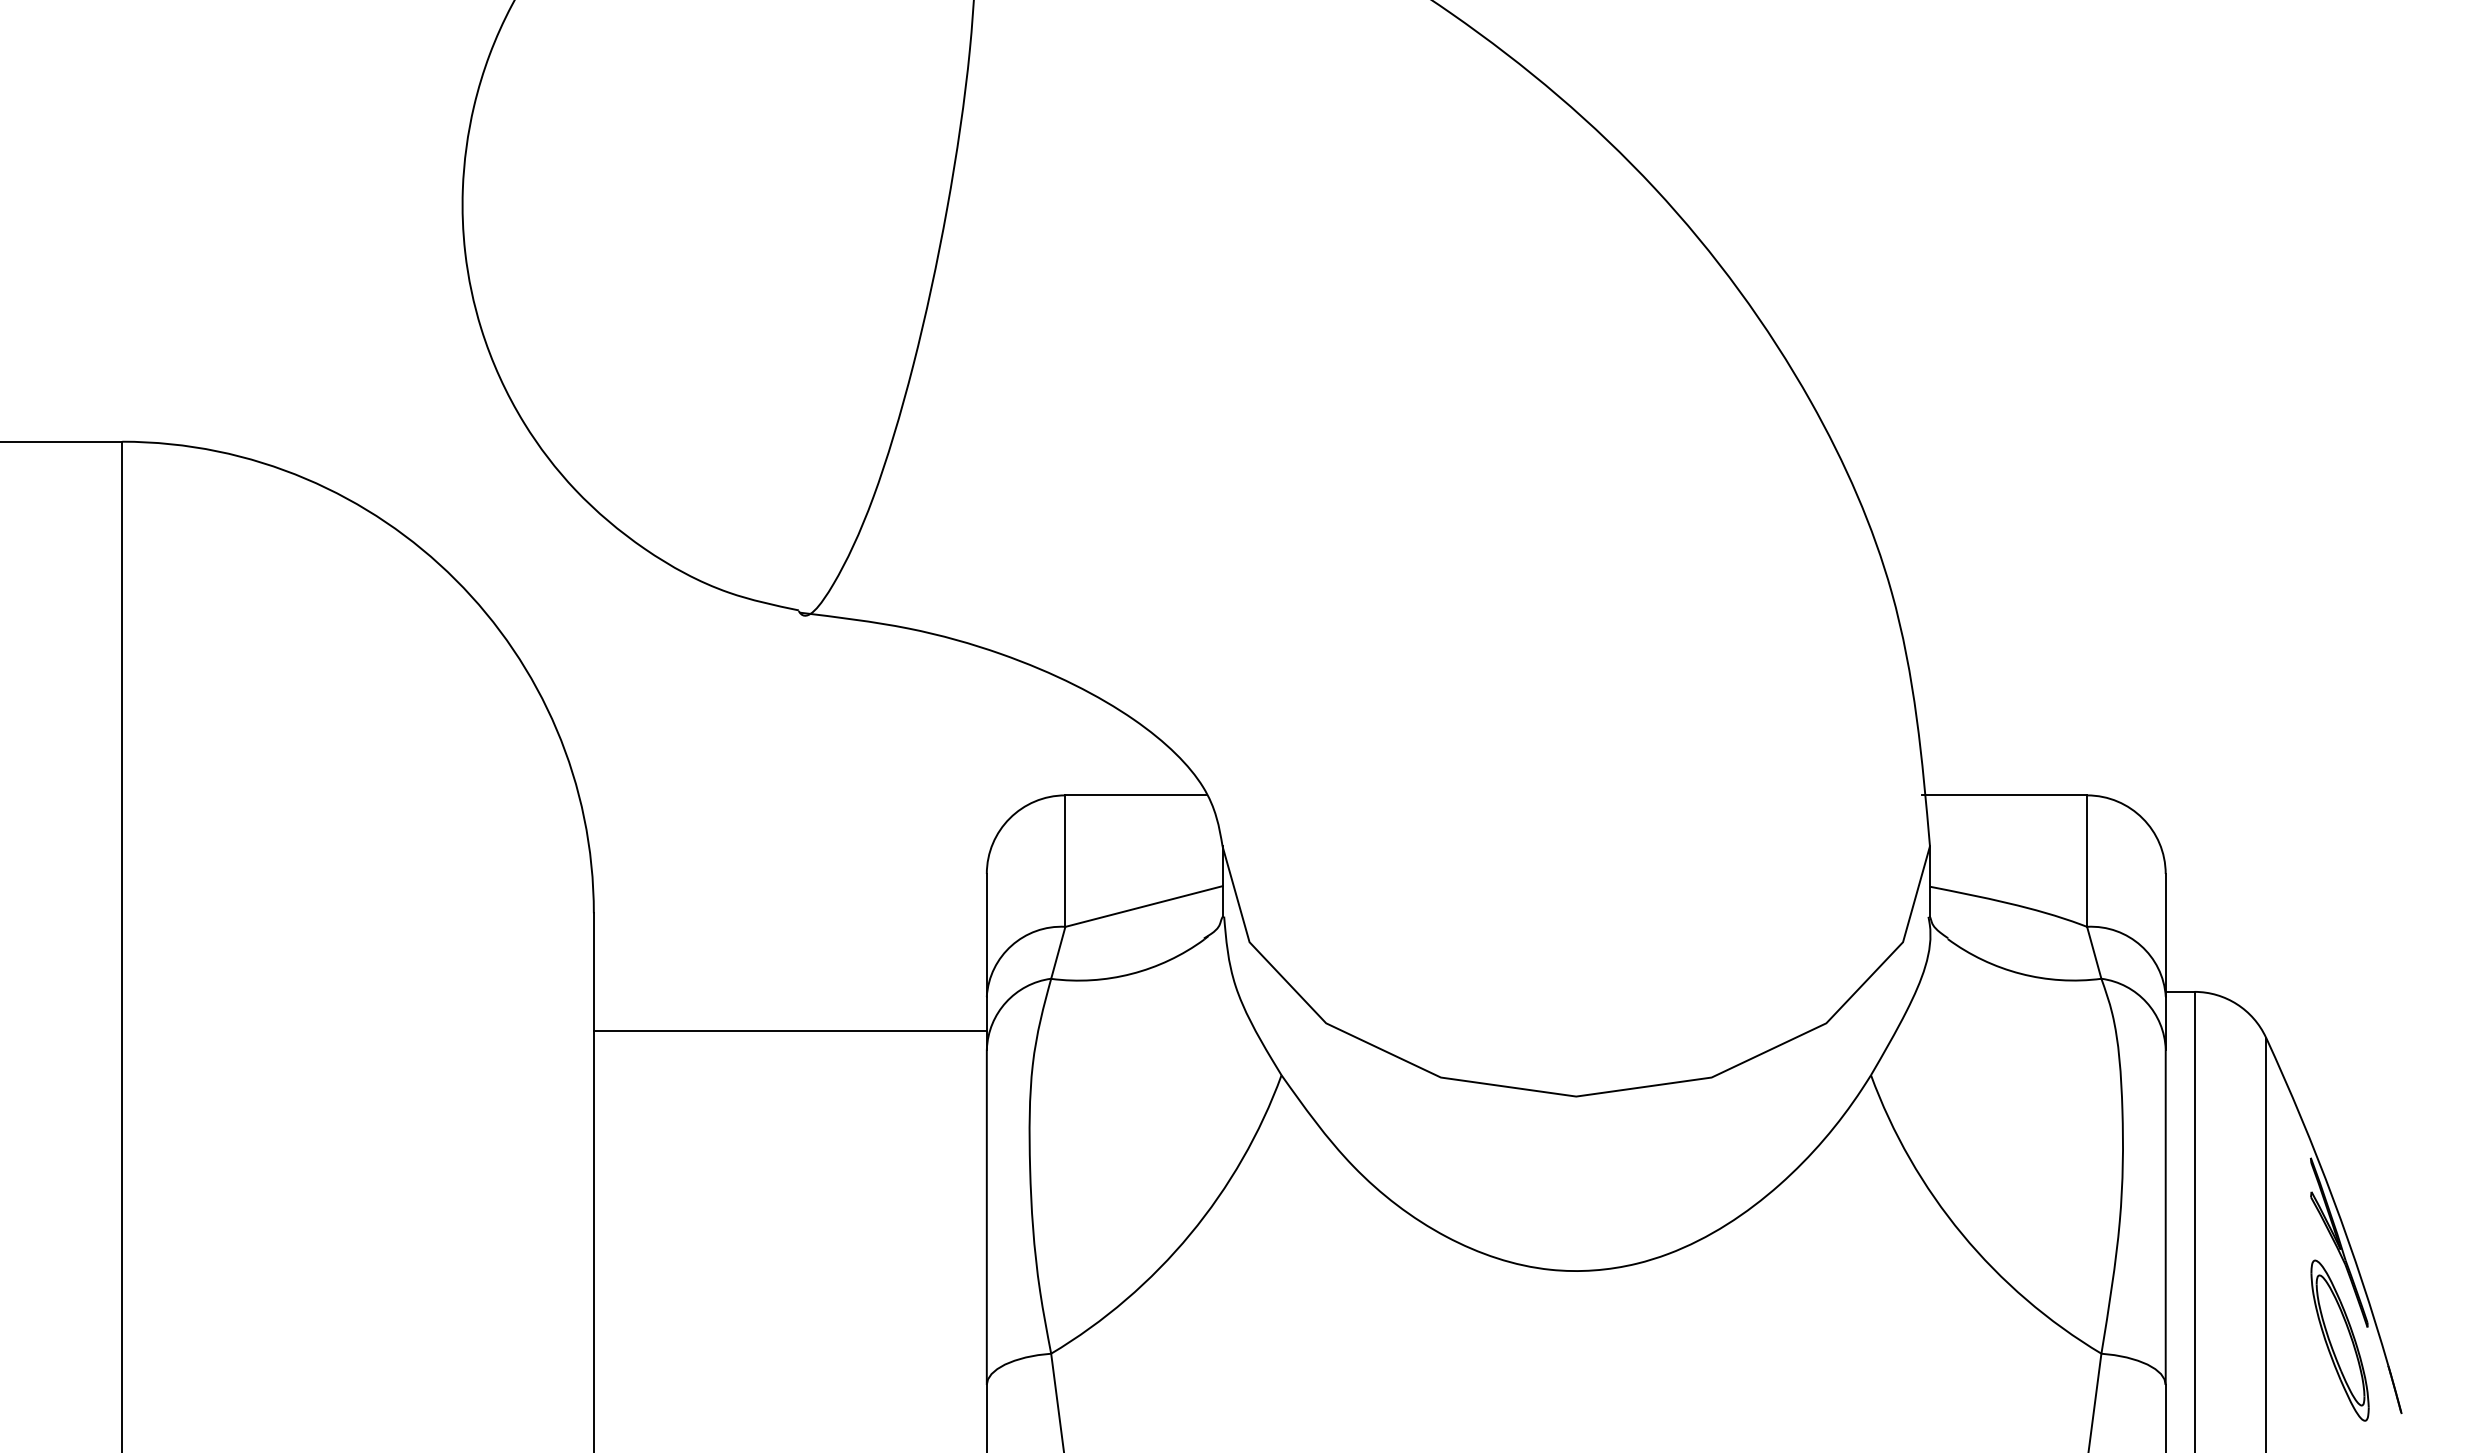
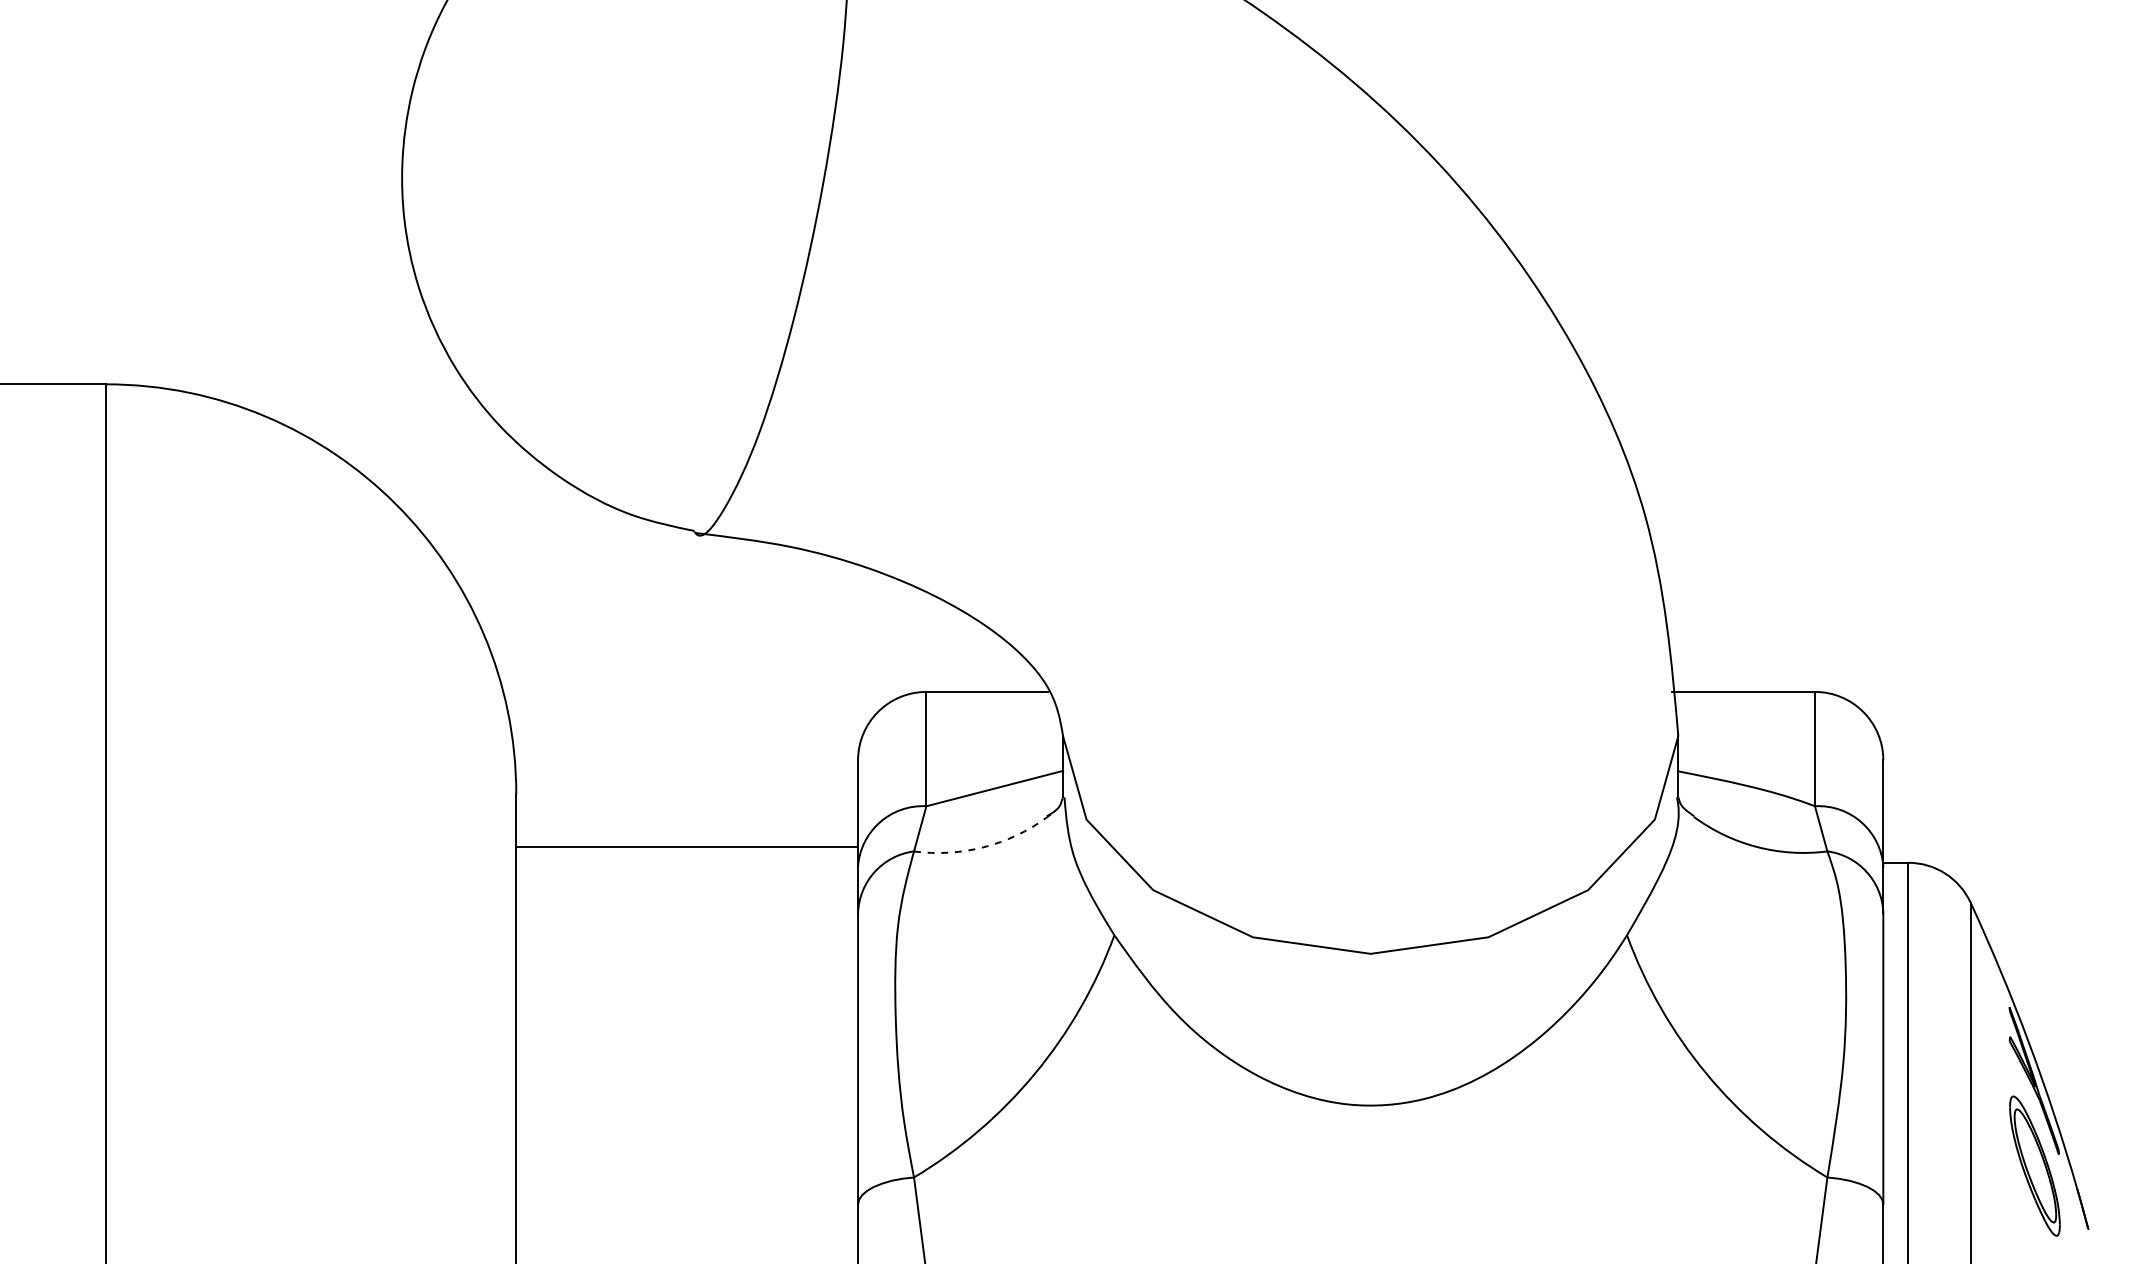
arc: (1131, 973) -> (983, 846), solid -> dashed
line: (789, 1031) -> (686, 846), moved

